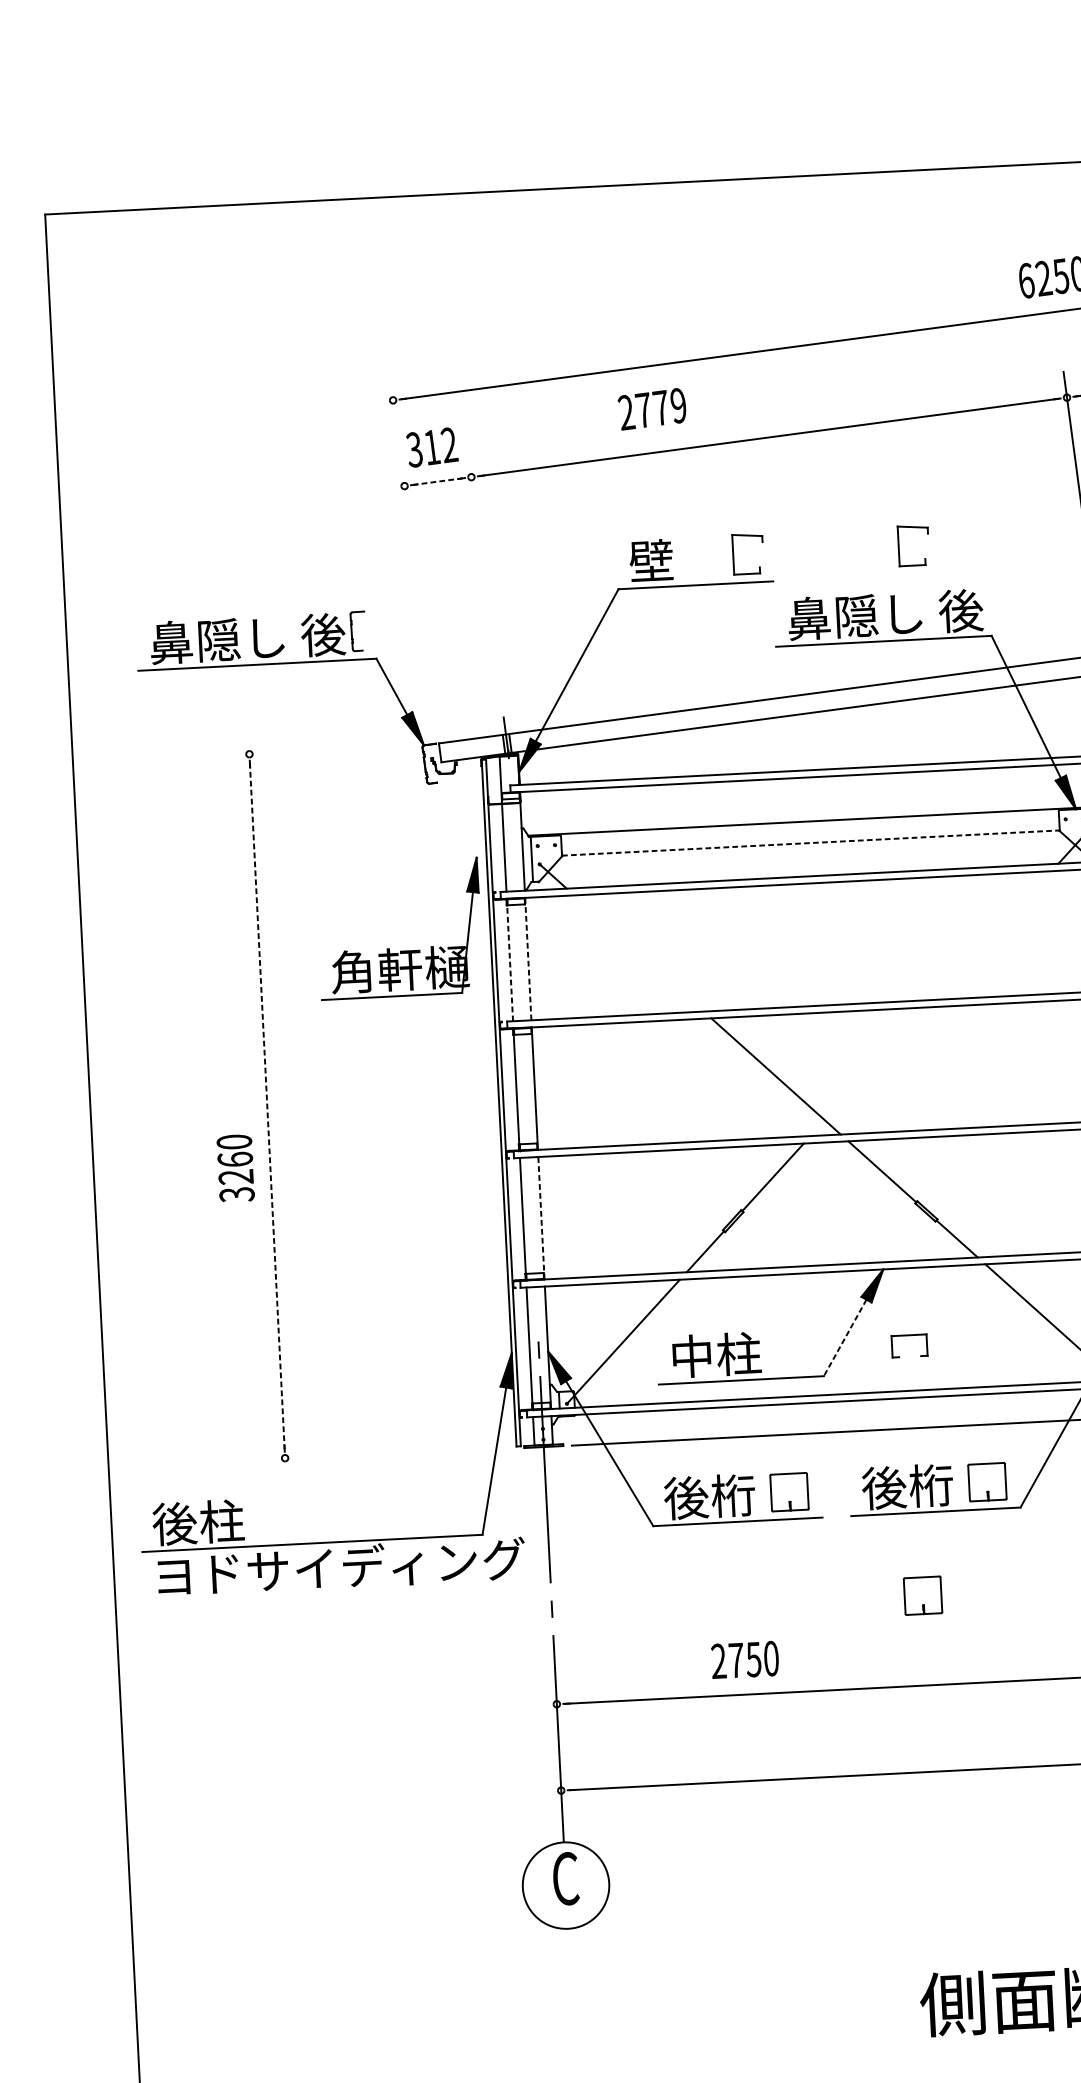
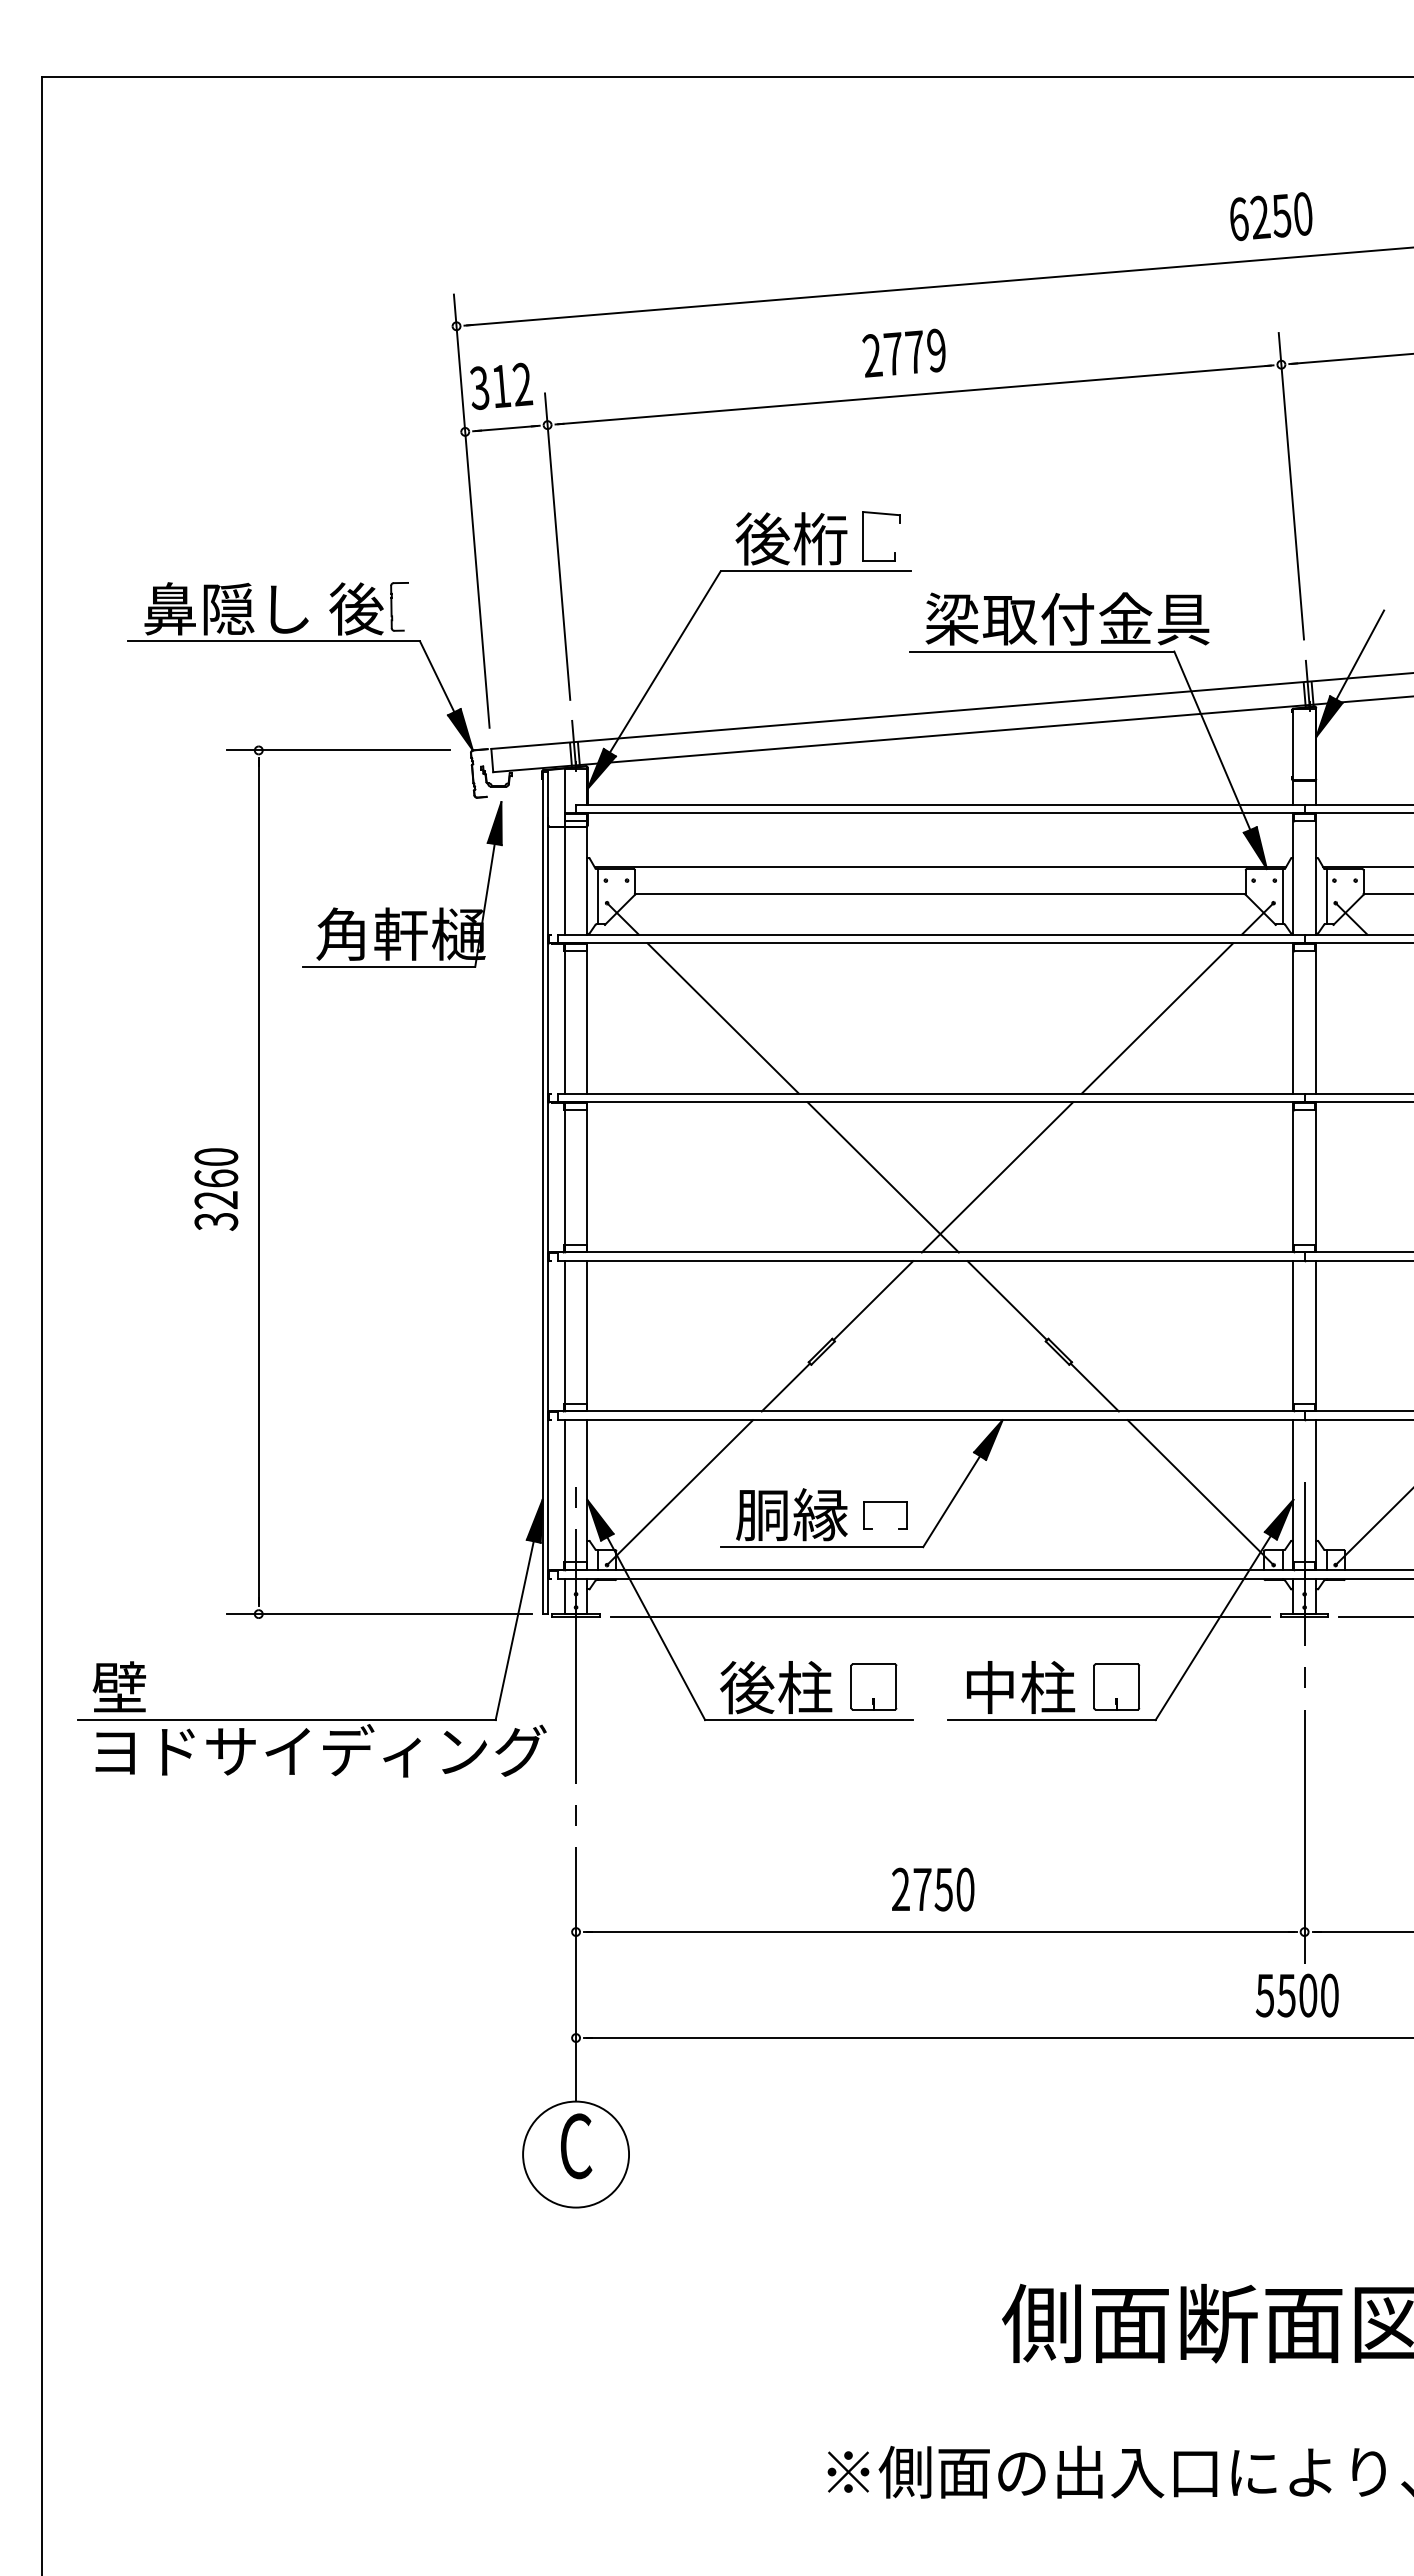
text: (651, 408) -> (903, 352), moved
line: (438, 481) -> (506, 428), dashed -> solid
part: (898, 546) -> (1066, 536), removed
line: (412, 549) -> (471, 510), added
text: (674, 559) -> (791, 538), 壁 -> 後桁
line: (484, 575) -> (557, 546), added
text: (903, 613) -> (1067, 618), 鼻隠し 後 -> 梁取付金具
line: (313, 751) -> (337, 750), added
line: (811, 842) -> (940, 893), dashed -> solid
line: (993, 935) -> (1157, 1018), added
part: (389, 948) -> (389, 907), moved
line: (638, 953) -> (722, 1018), added
line: (528, 958) -> (587, 1017), dashed -> solid
line: (509, 959) -> (564, 1017), dashed -> solid
line: (869, 1071) -> (997, 1177), added
line: (267, 1106) -> (258, 1182), dashed -> solid
text: (235, 1168) -> (216, 1189), moved
line: (541, 1217) -> (587, 1335), dashed -> solid
part: (908, 1335) -> (885, 1502), moved
line: (845, 1337) -> (951, 1501), dashed -> solid
text: (715, 1355) -> (791, 1514), 中柱 -> 胴縁
line: (383, 1453) -> (379, 1614), added
text: (907, 1486) -> (1018, 1687), 後桁 -> 中柱
text: (733, 1495) -> (805, 1687), 後桁 -> 後柱
text: (198, 1522) -> (148, 1687), 後柱 -> 壁
part: (922, 1595) -> (1030, 1821), removed
text: (745, 1659) -> (933, 1889), moved

